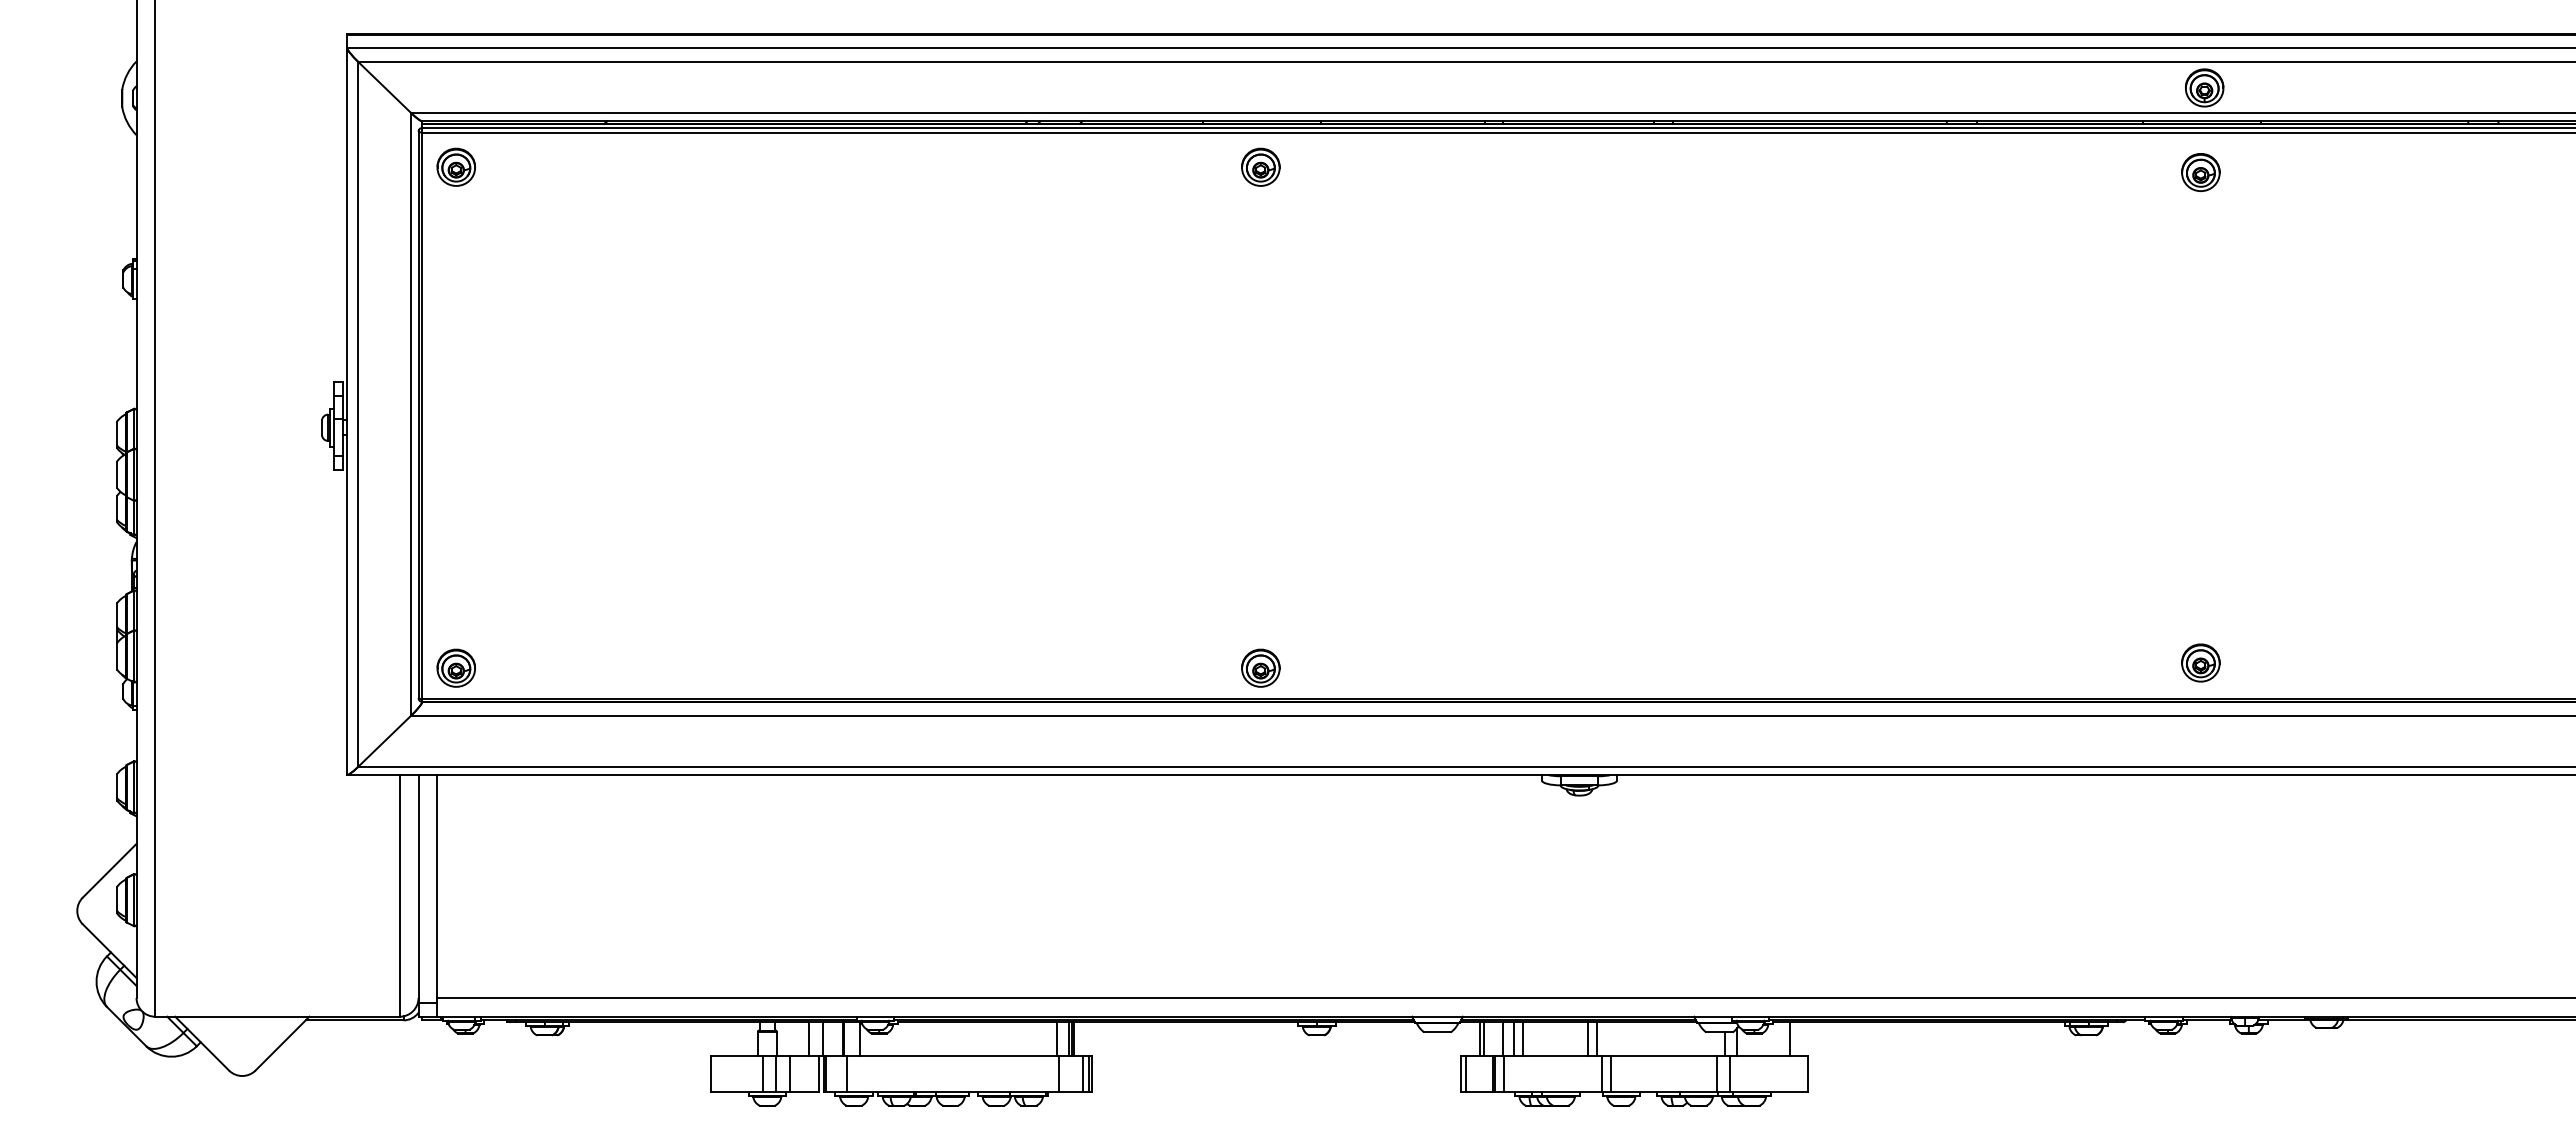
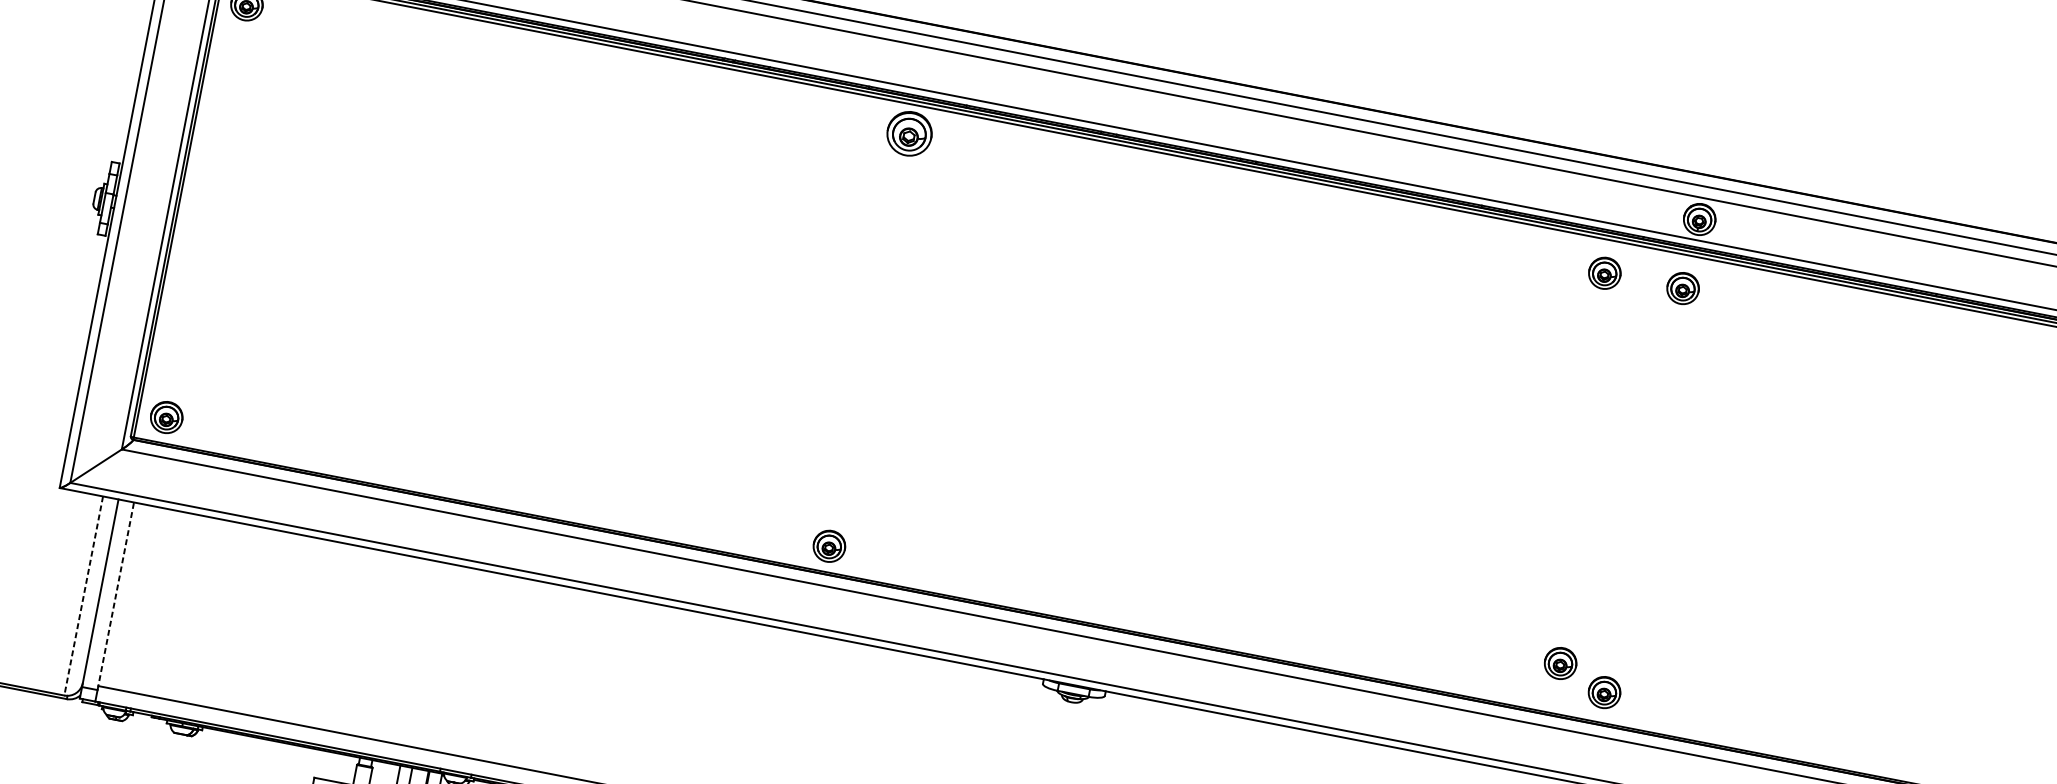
part: (1260, 166) -> (909, 133), size x1.4
part: (2105, 172) -> (1604, 273), added
part: (2142, 638) -> (1560, 663), added
line: (437, 888) -> (115, 595), solid -> dashed
line: (399, 895) -> (83, 595), solid -> dashed

